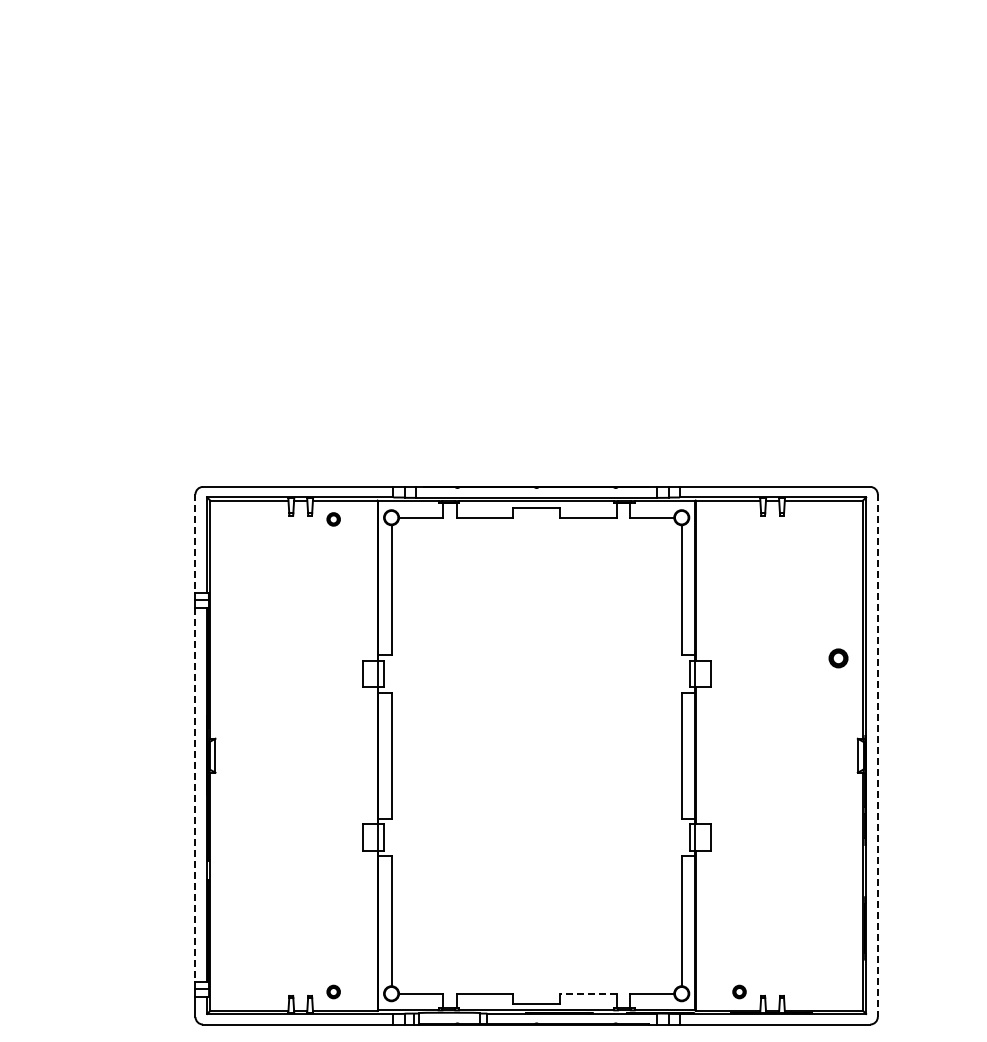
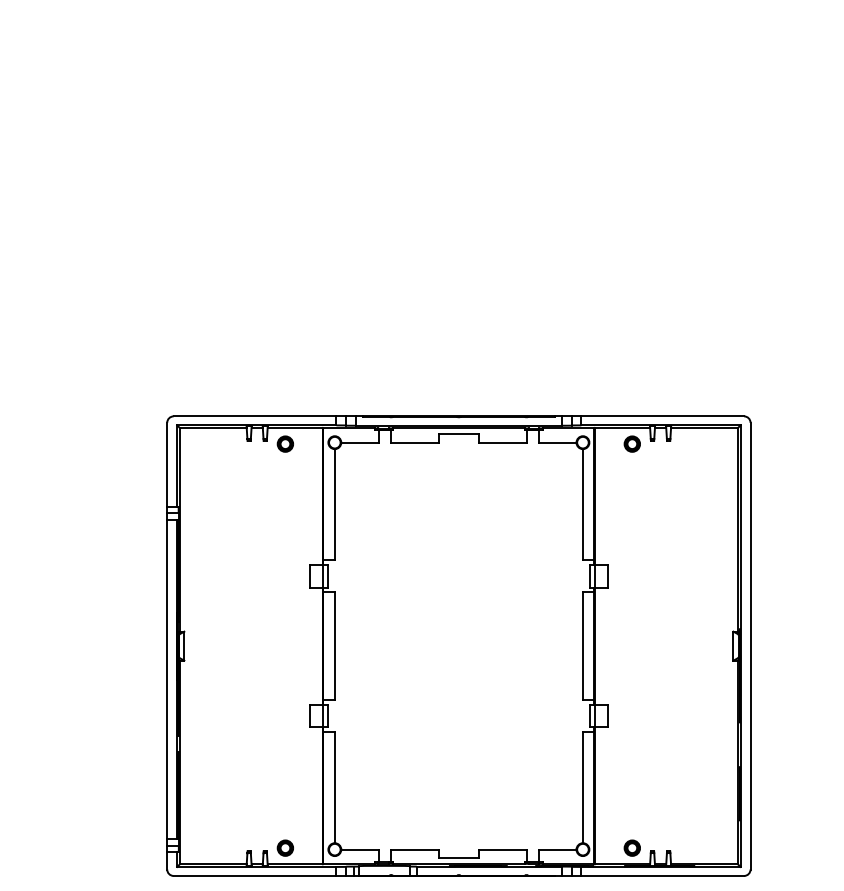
part: (333, 519) -> (285, 444), size x1.43
line: (195, 544) -> (167, 465), dashed -> solid
part: (838, 658) -> (632, 444), moved
line: (877, 756) -> (750, 646), dashed -> solid
line: (195, 794) -> (167, 679), dashed -> solid
part: (333, 991) -> (285, 847), size x1.43
part: (739, 991) -> (632, 847), size x1.43
line: (587, 993) -> (502, 849), dashed -> solid

